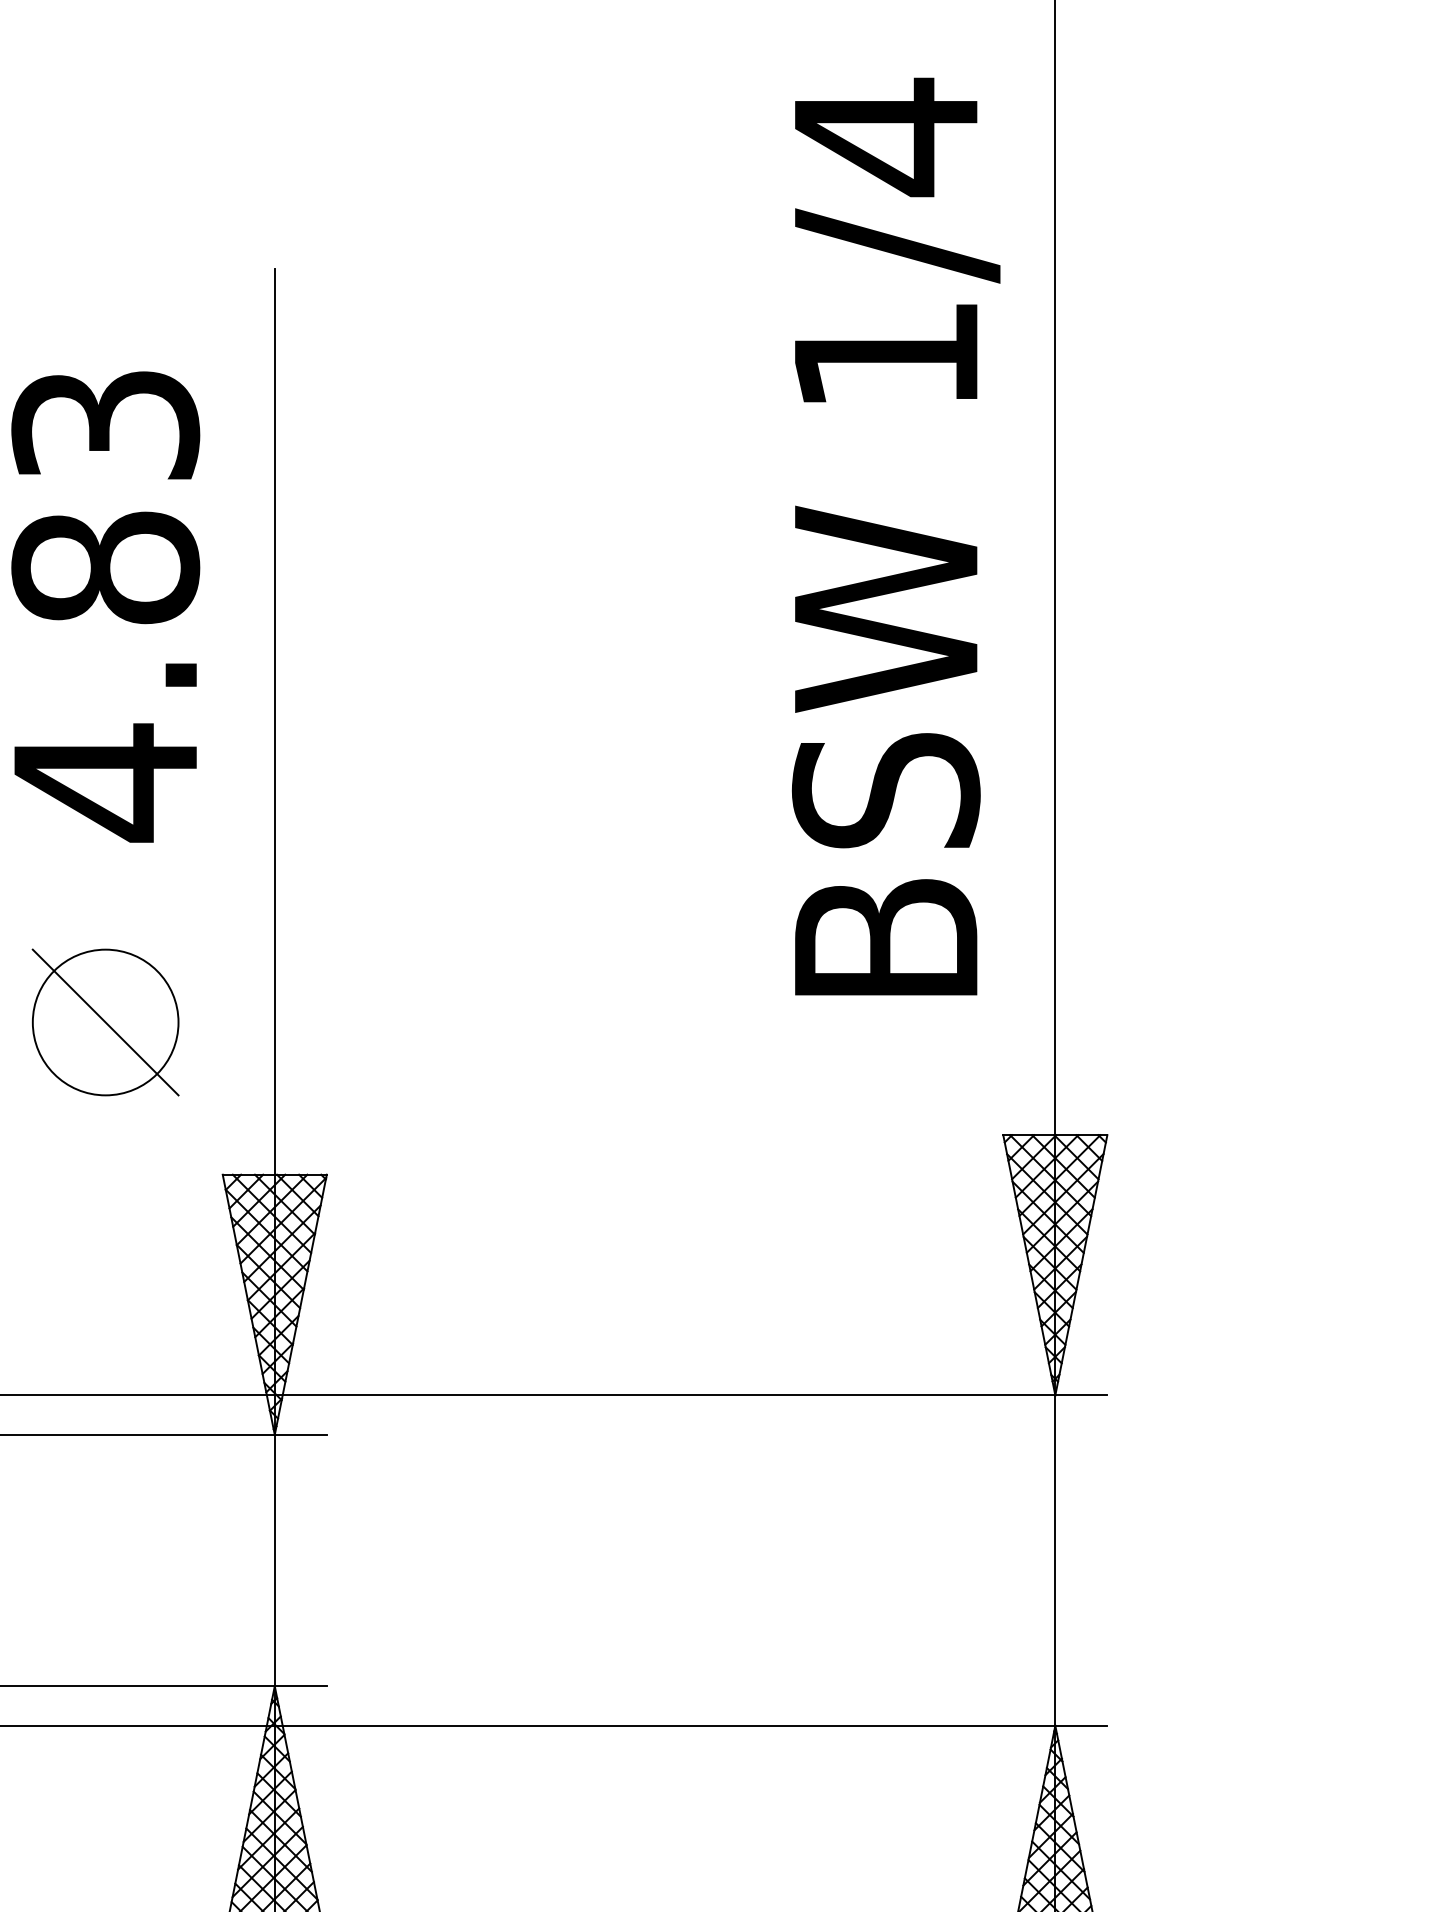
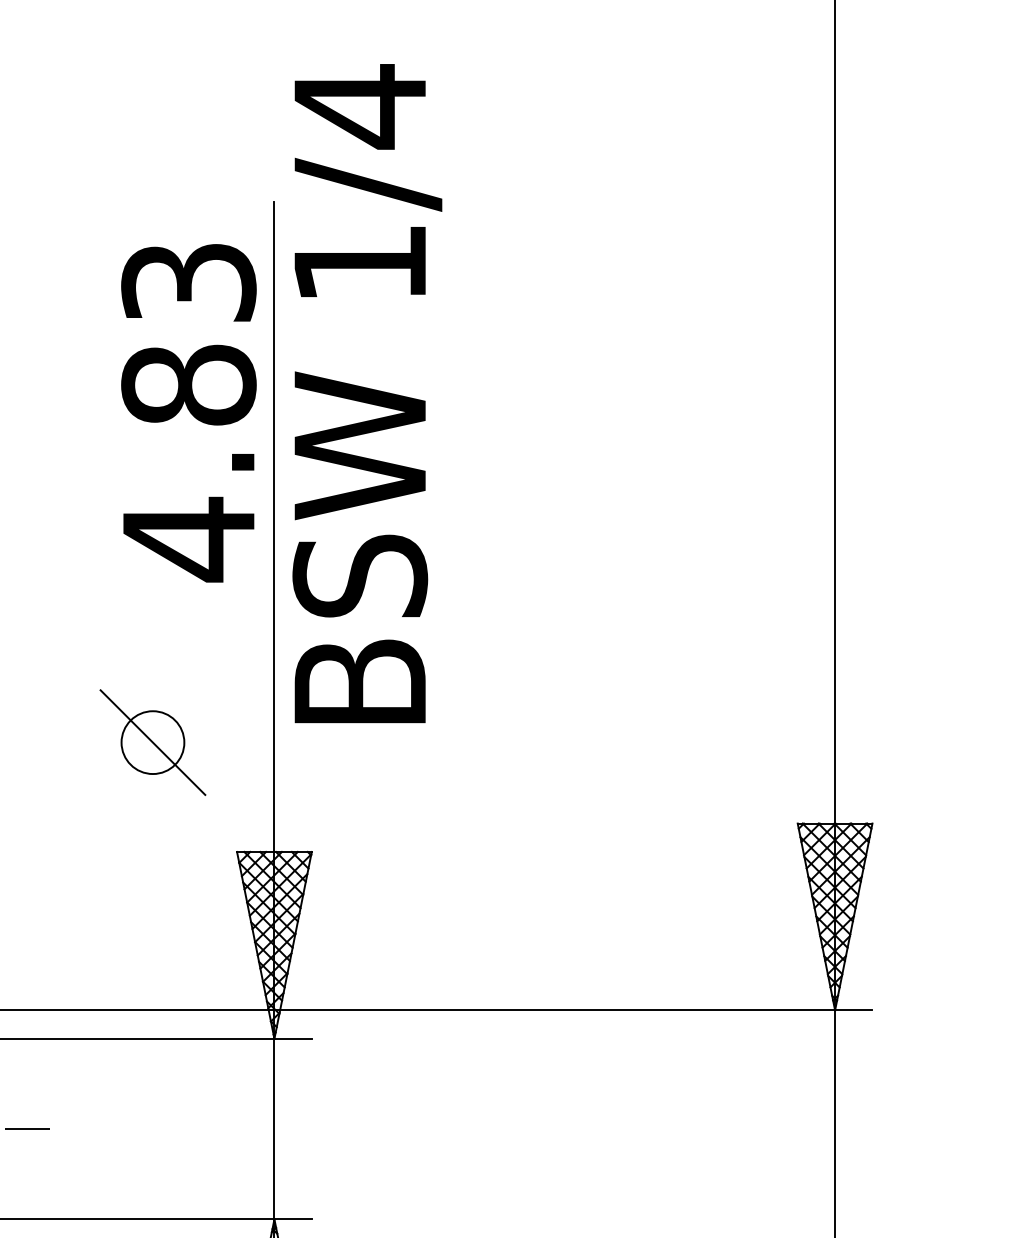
text: (896, 536) -> (367, 393), moved
text: (105, 606) -> (188, 412), moved
circle: (105, 1022) -> (152, 742), size x0.6

